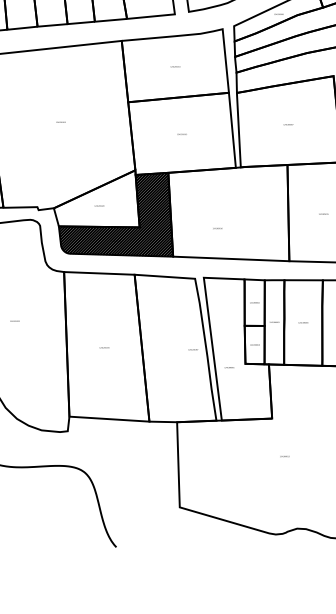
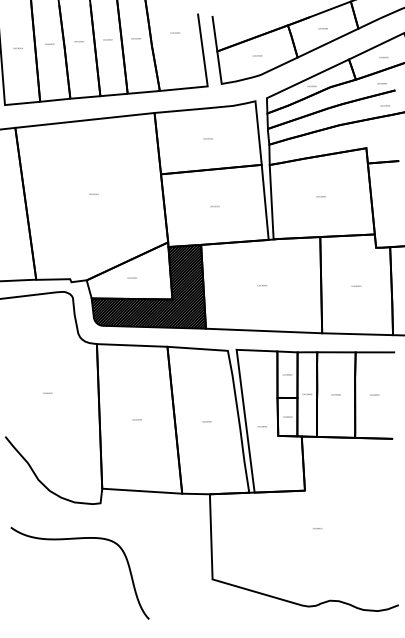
text: (217, 228) -> (262, 285), moved
text: (192, 349) -> (206, 421), moved
text: (228, 367) -> (261, 426), moved

